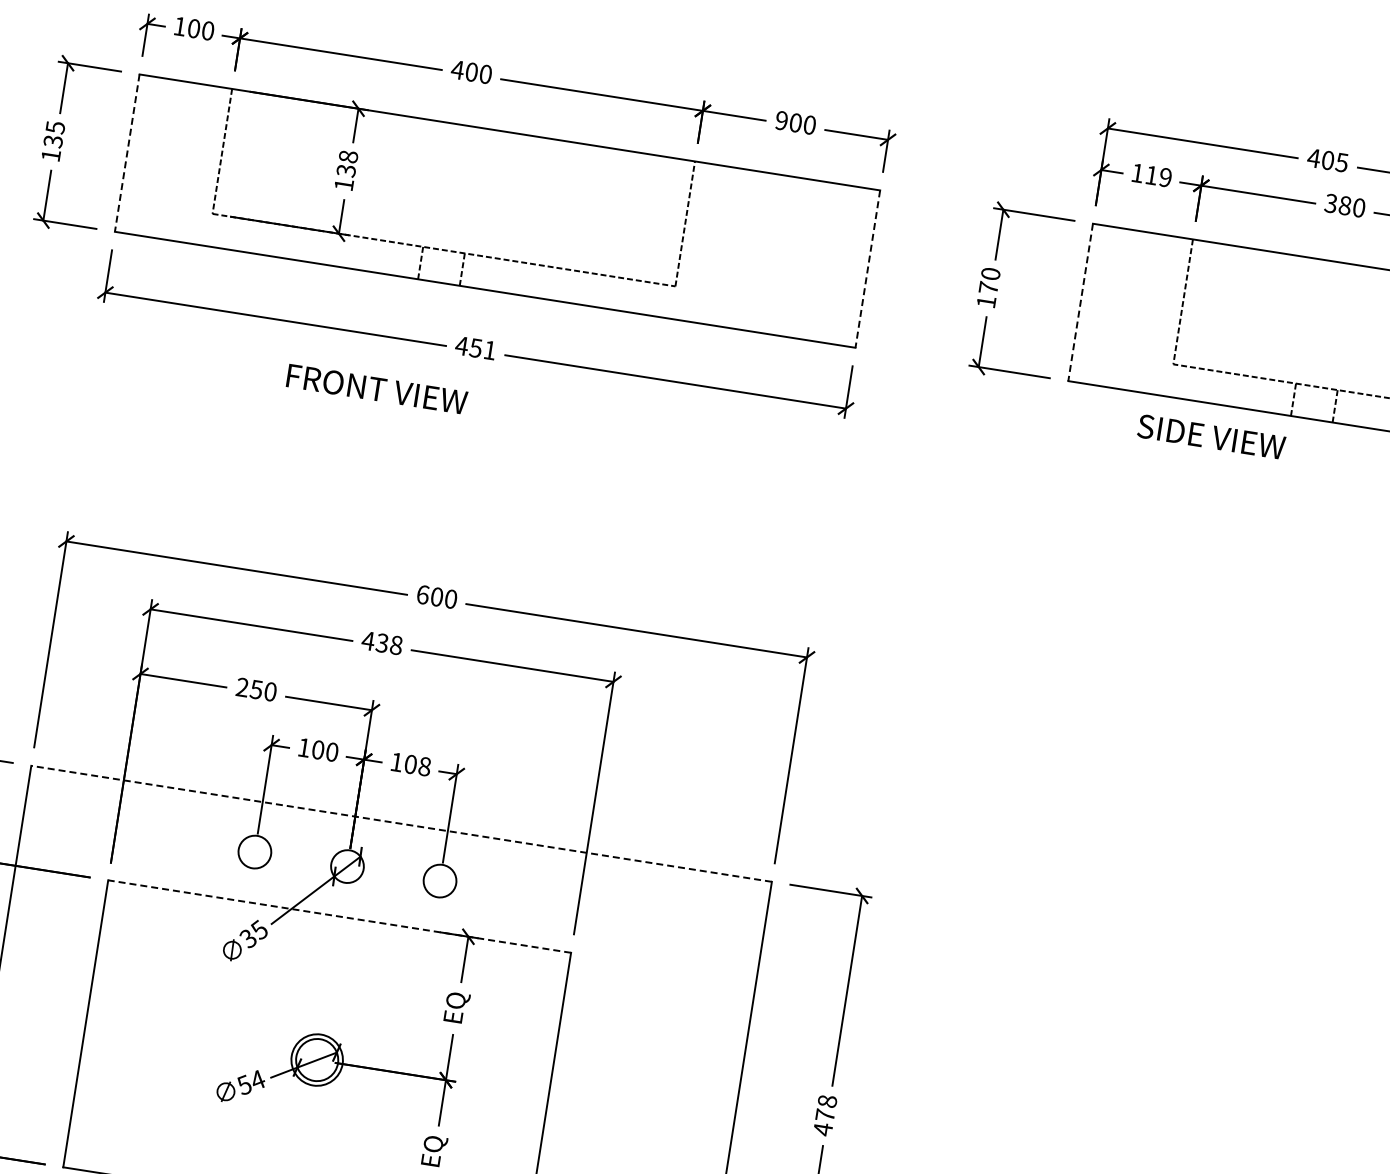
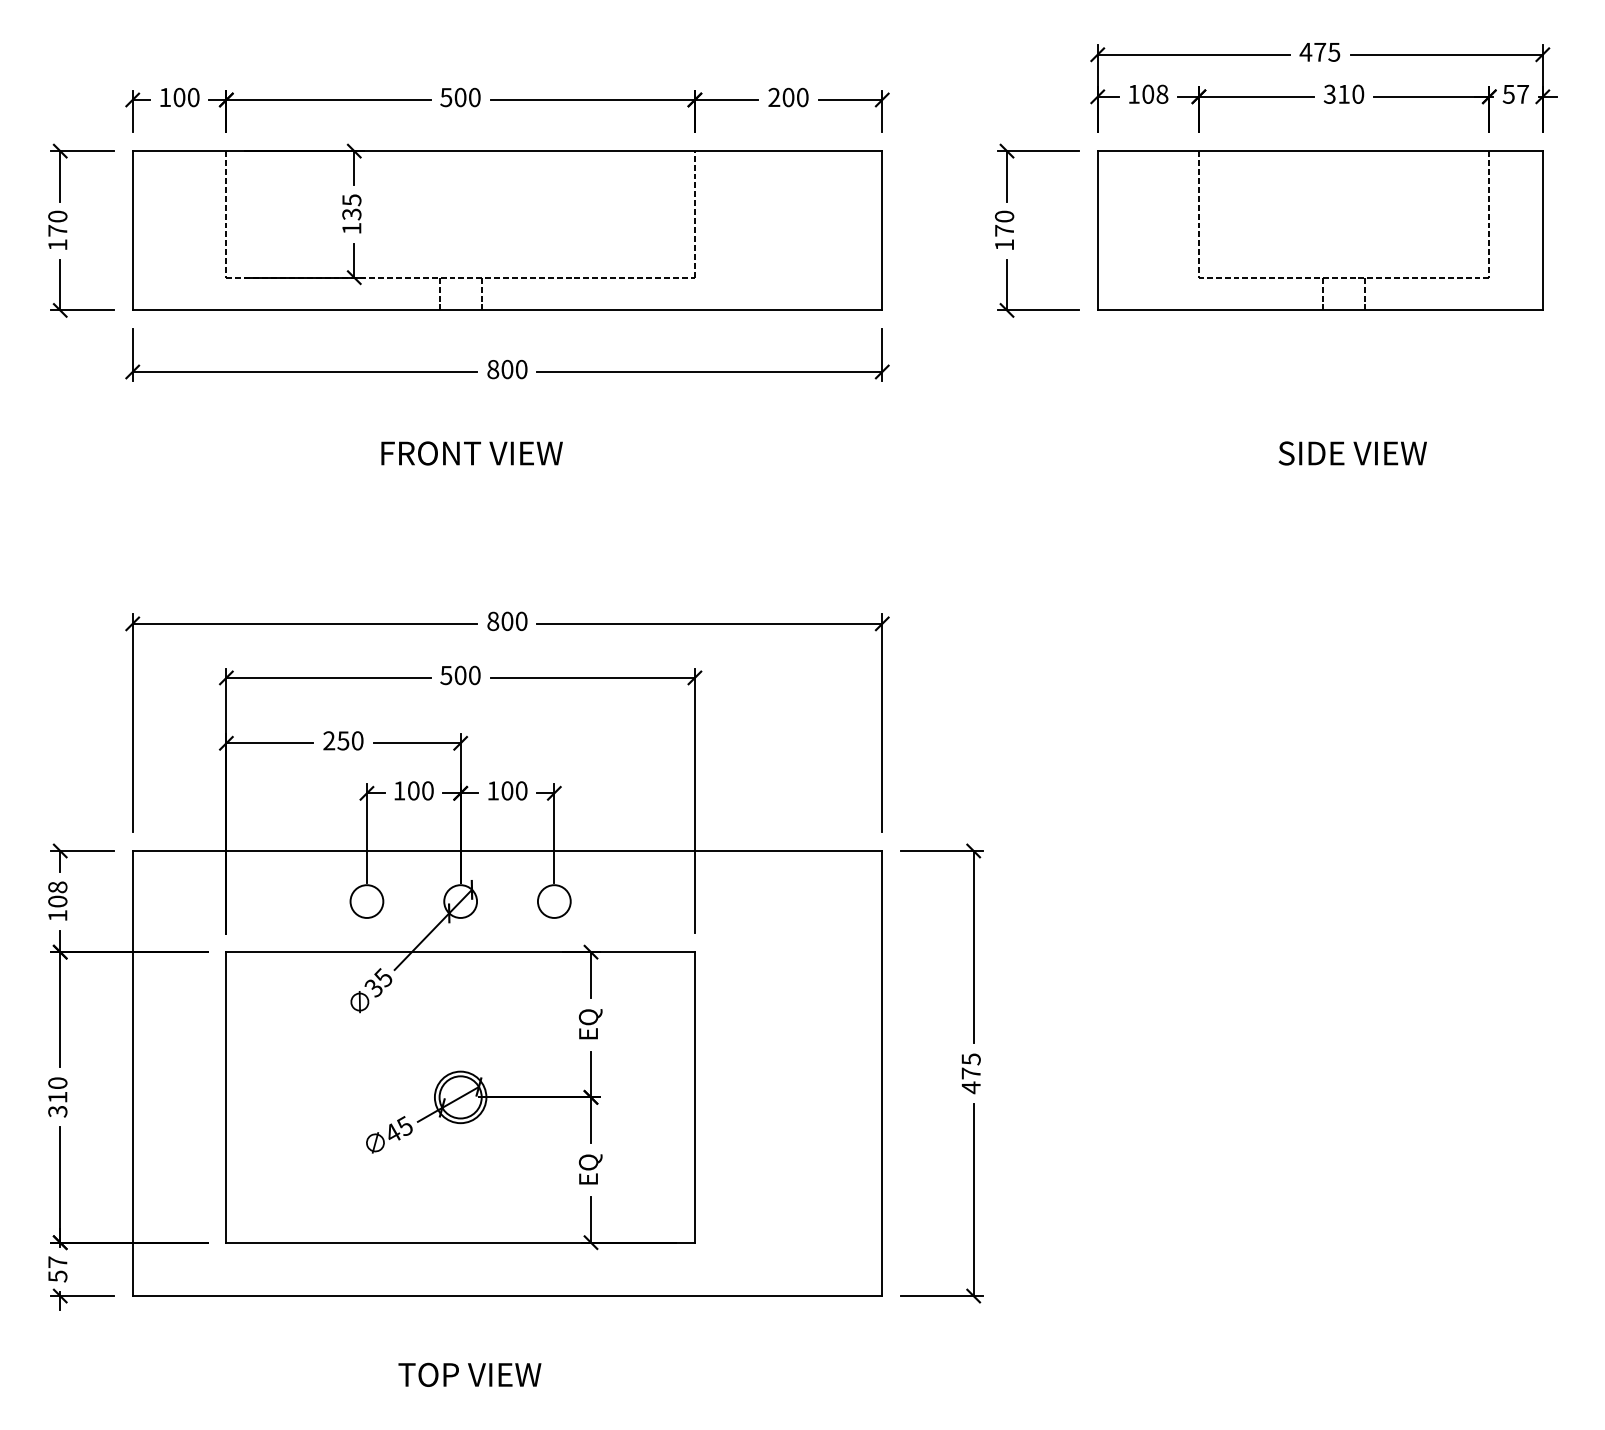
text: (457, 70) -> (446, 97), 400 -> 500
text: (781, 120) -> (774, 97), 900 -> 200
text: (54, 134) -> (57, 223), 135 -> 170
line: (127, 152) -> (132, 230), dashed -> solid
text: (348, 157) -> (351, 200), 138 -> 135
text: (1328, 159) -> (1320, 51), 405 -> 475
text: (1158, 175) -> (1155, 93), 119 -> 108
text: (1344, 204) -> (1343, 93), 380 -> 310
line: (868, 268) -> (882, 230), dashed -> solid
line: (1080, 302) -> (1097, 230), dashed -> solid
text: (475, 348) -> (506, 369), 451 -> 800
text: (376, 389) -> (471, 453), moved
text: (1211, 436) -> (1352, 453), moved
text: (423, 593) -> (493, 620), 600 -> 800
text: (381, 643) -> (459, 675), 438 -> 500
text: (424, 767) -> (521, 791), 108 -> 100
line: (401, 823) -> (507, 850), dashed -> solid
line: (339, 916) -> (460, 952), dashed -> solid
text: (250, 1082) -> (398, 1129), 54 -> 45
text: (826, 1101) -> (970, 1059), 478 -> 475

